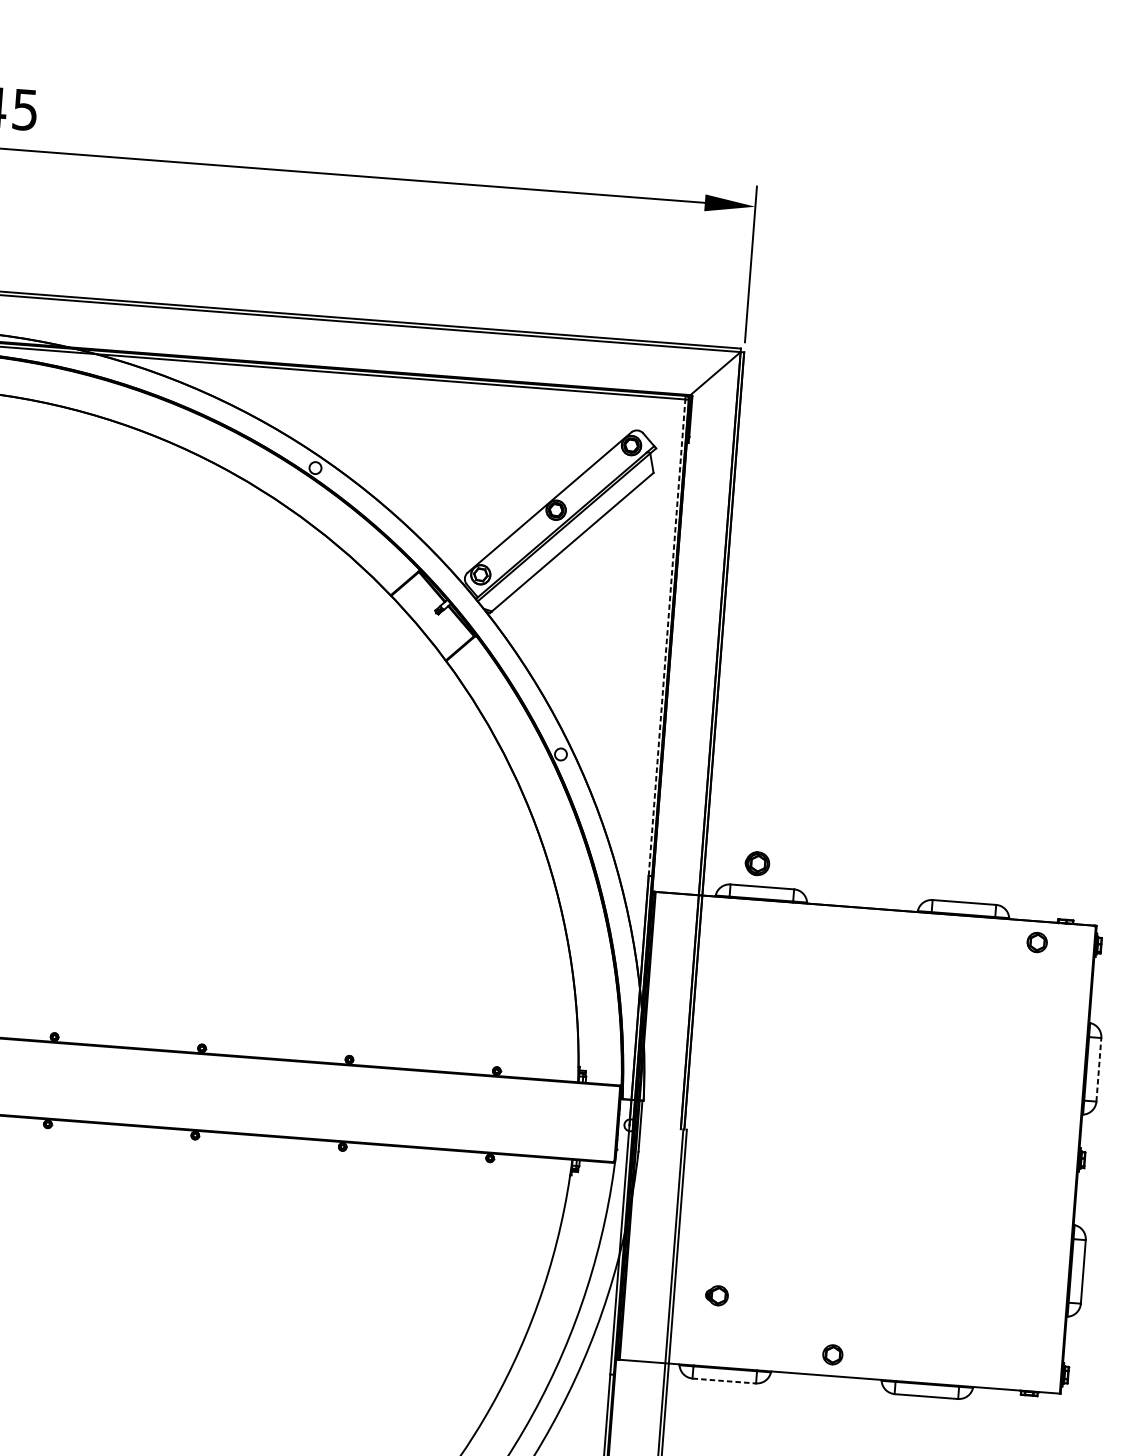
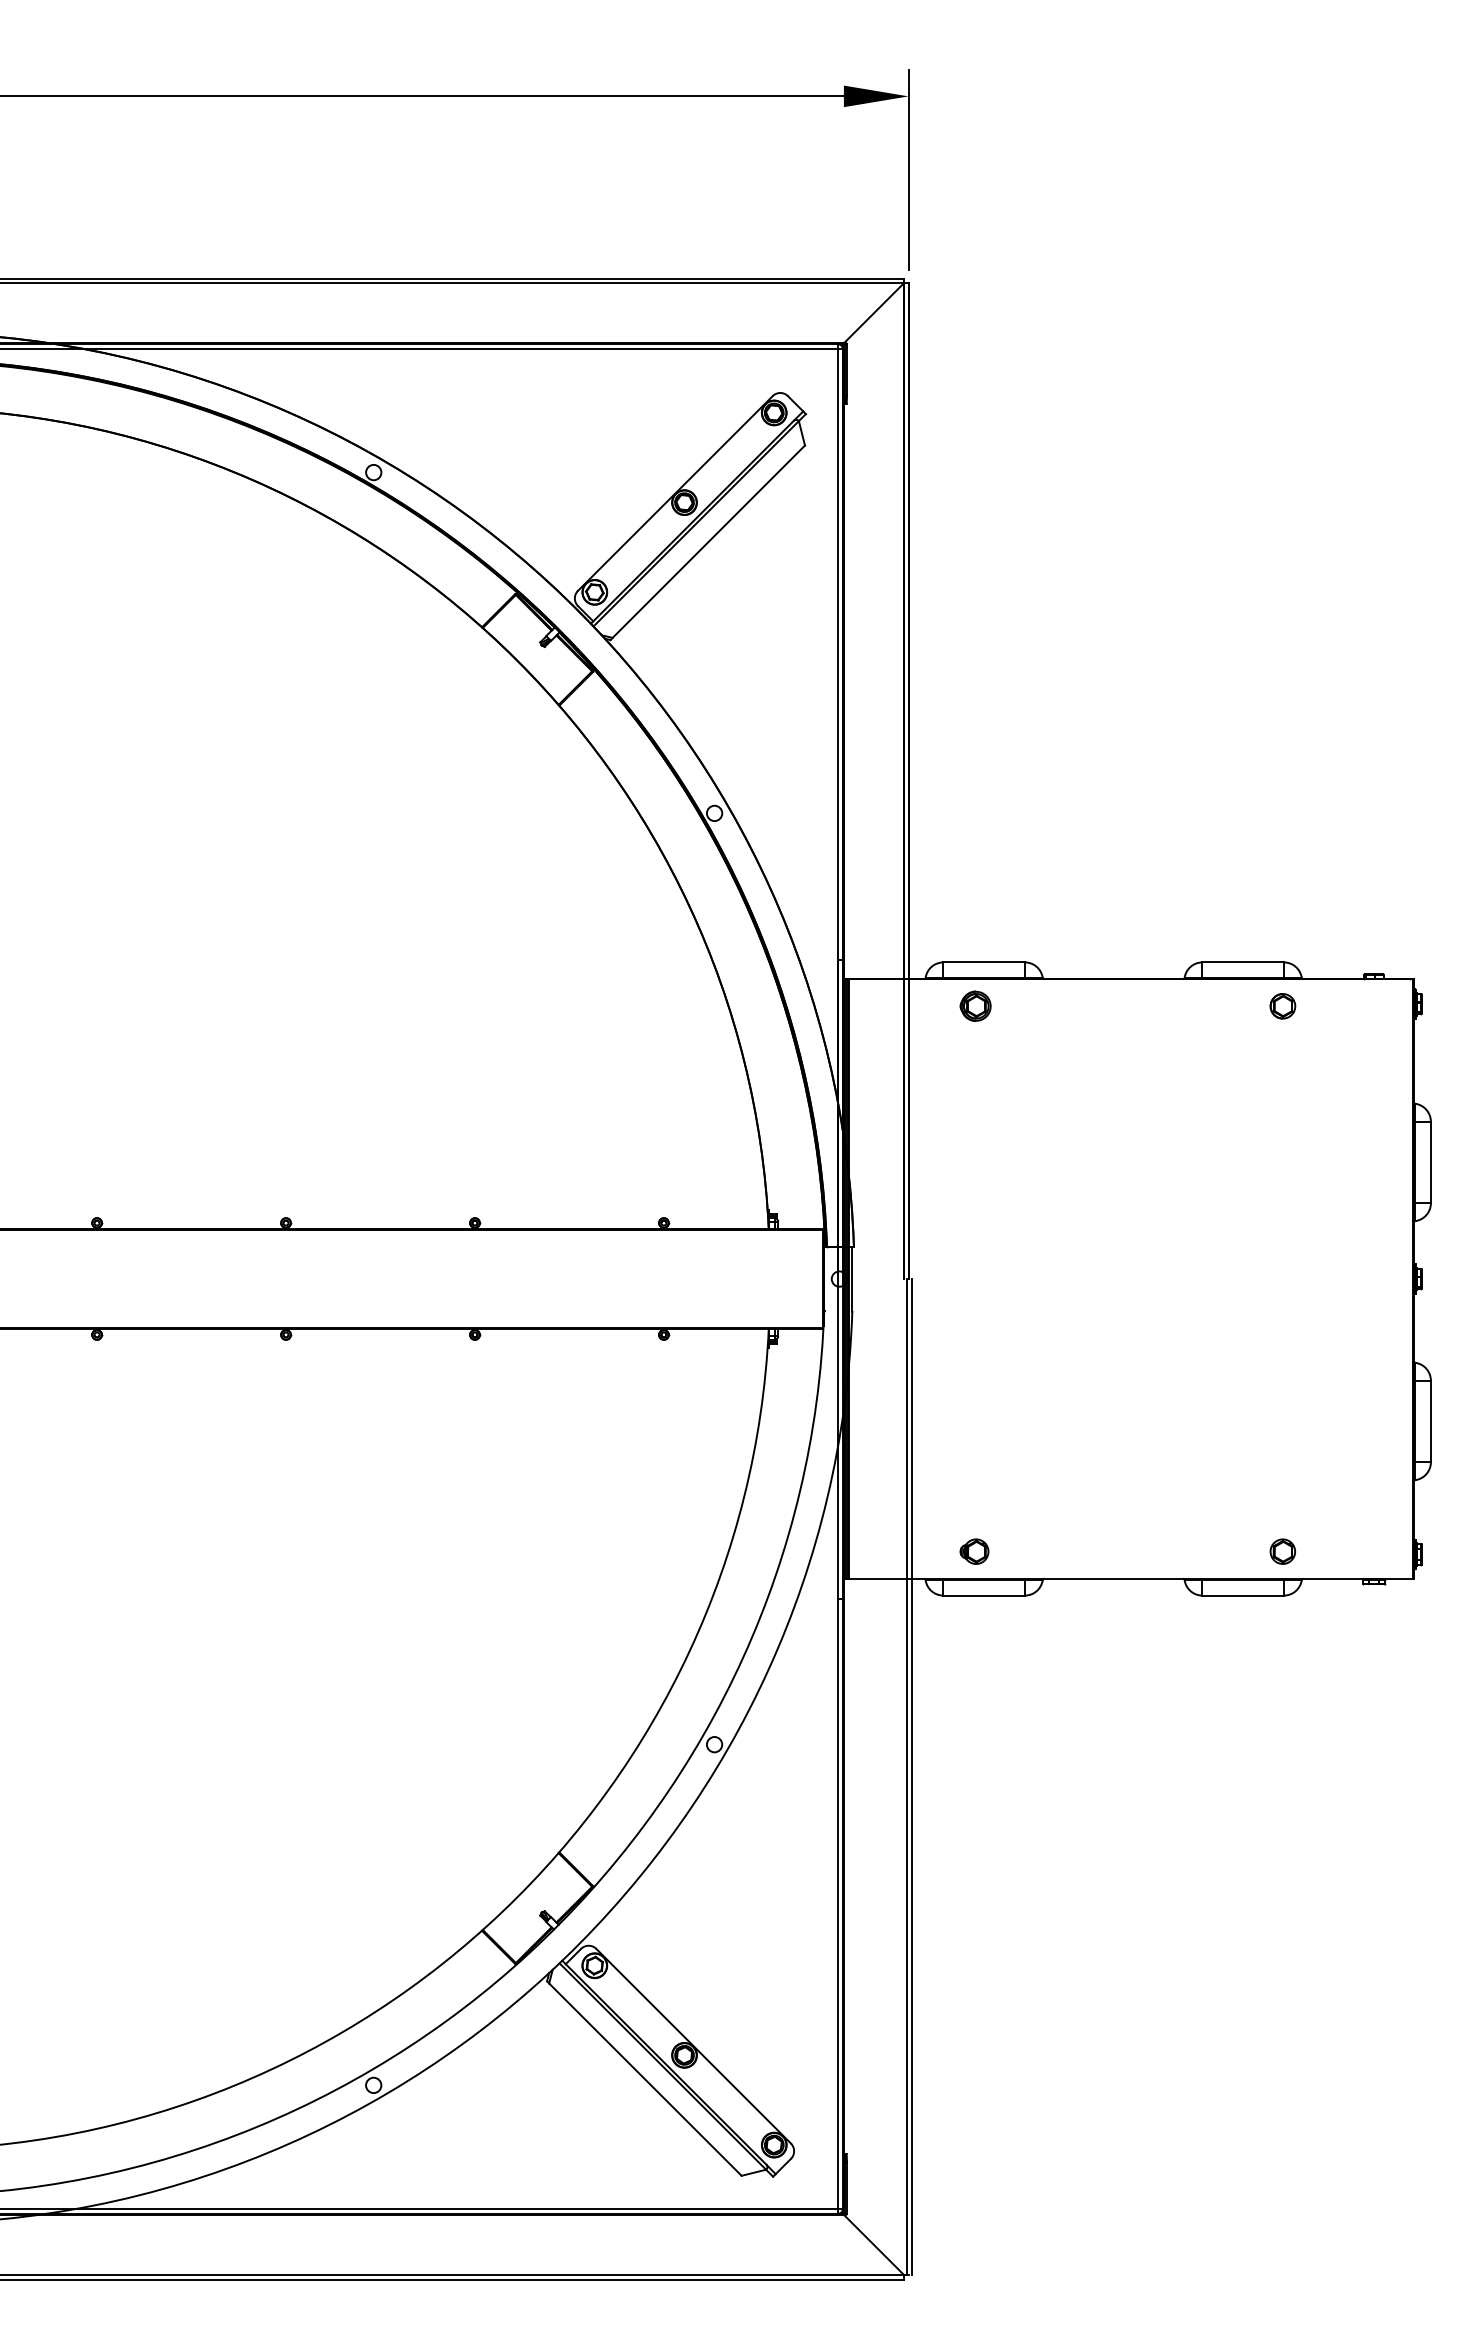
line: (667, 637) -> (838, 653), dashed -> solid
part: (757, 863) -> (975, 1005), moved
part: (1036, 942) -> (1282, 1006), moved
line: (1098, 1069) -> (1430, 1162), dashed -> solid
part: (717, 1295) -> (974, 1551), moved
part: (832, 1354) -> (1282, 1551), moved
line: (724, 1380) -> (984, 1595), dashed -> solid

